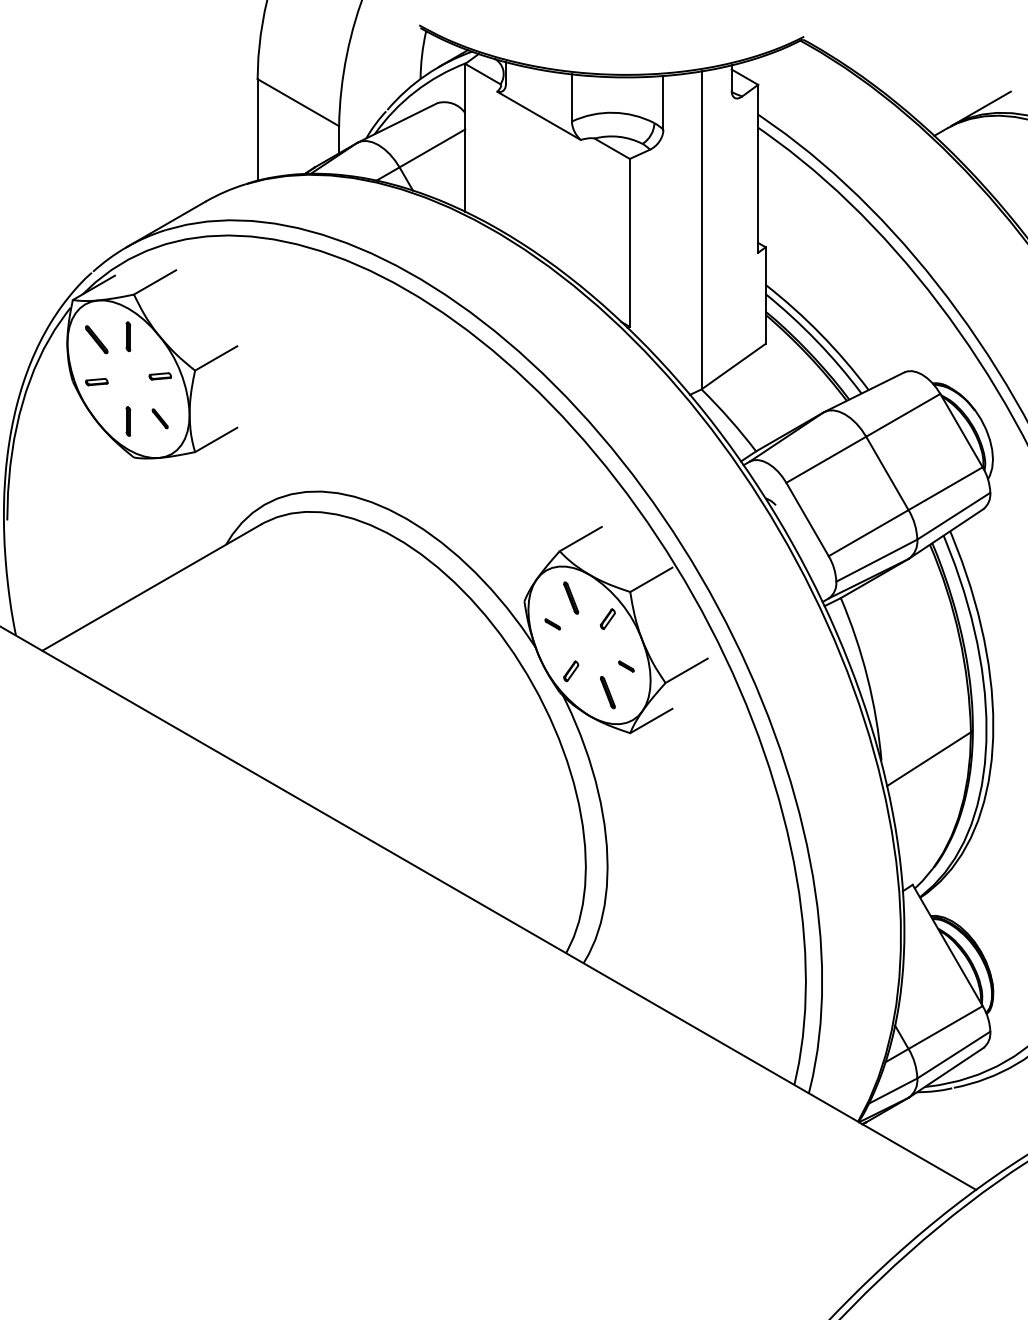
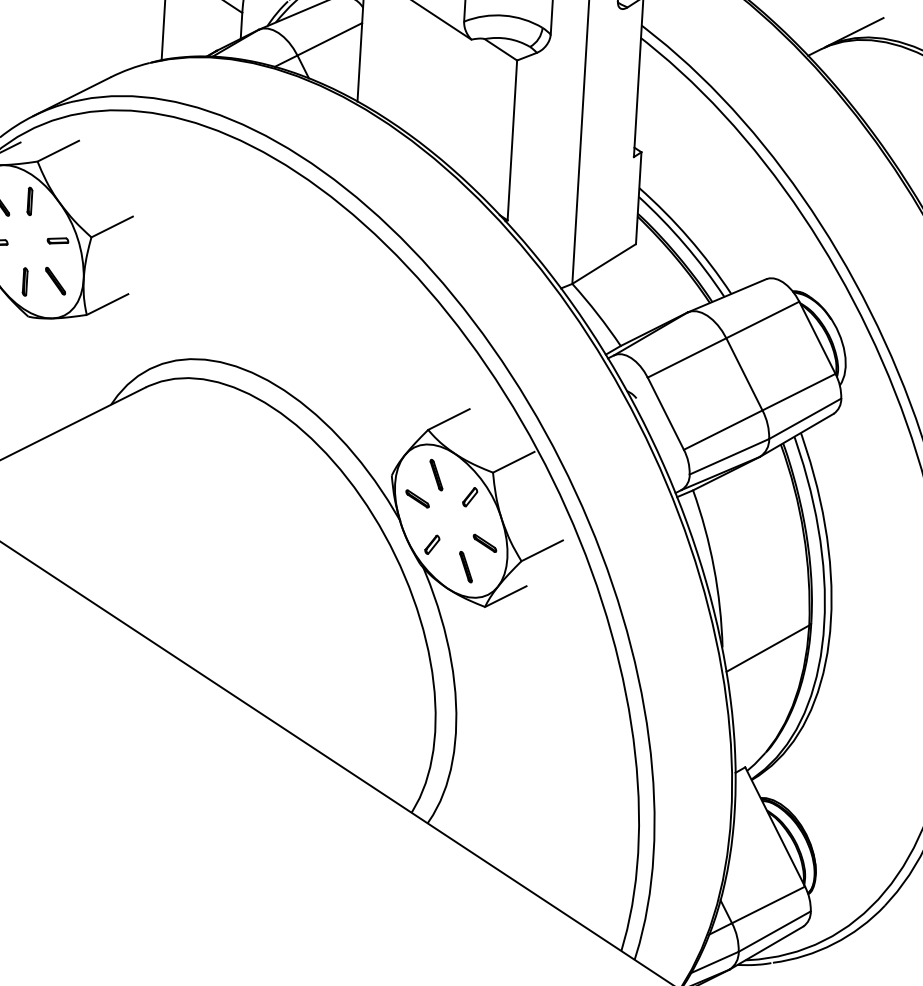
part: (159, 418) -> (54, 280), size x1.43
part: (552, 624) -> (417, 499), size x1.67
part: (626, 666) -> (485, 543), size x1.67

